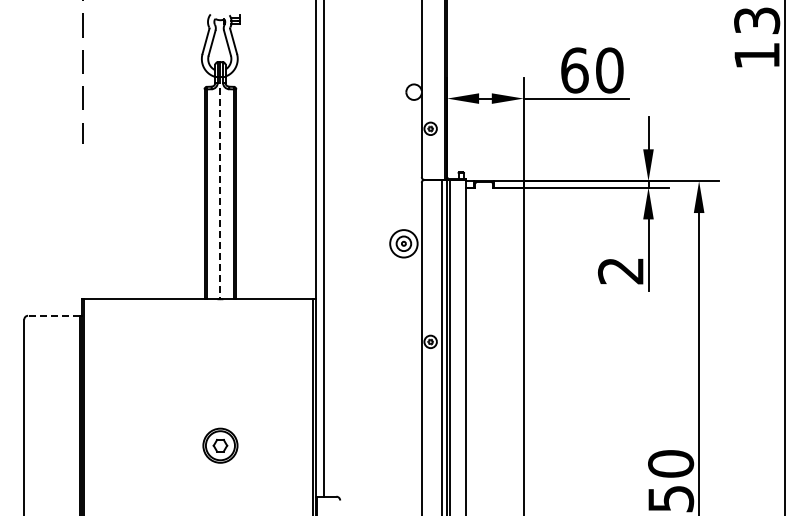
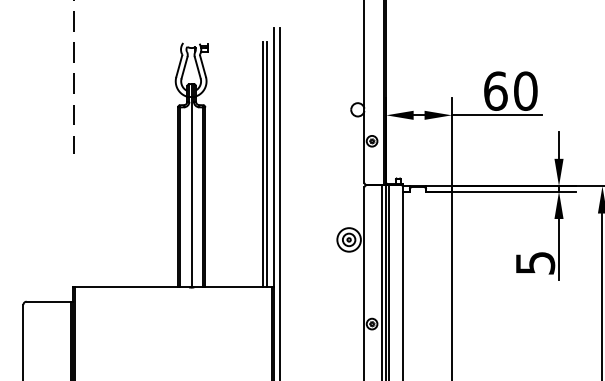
line: (303, 155) -> (262, 164), added
line: (308, 155) -> (267, 164), added
line: (220, 188) -> (191, 192), dashed -> solid
text: (620, 271) -> (534, 263), 2 -> 5
line: (53, 315) -> (48, 301), dashed -> solid

